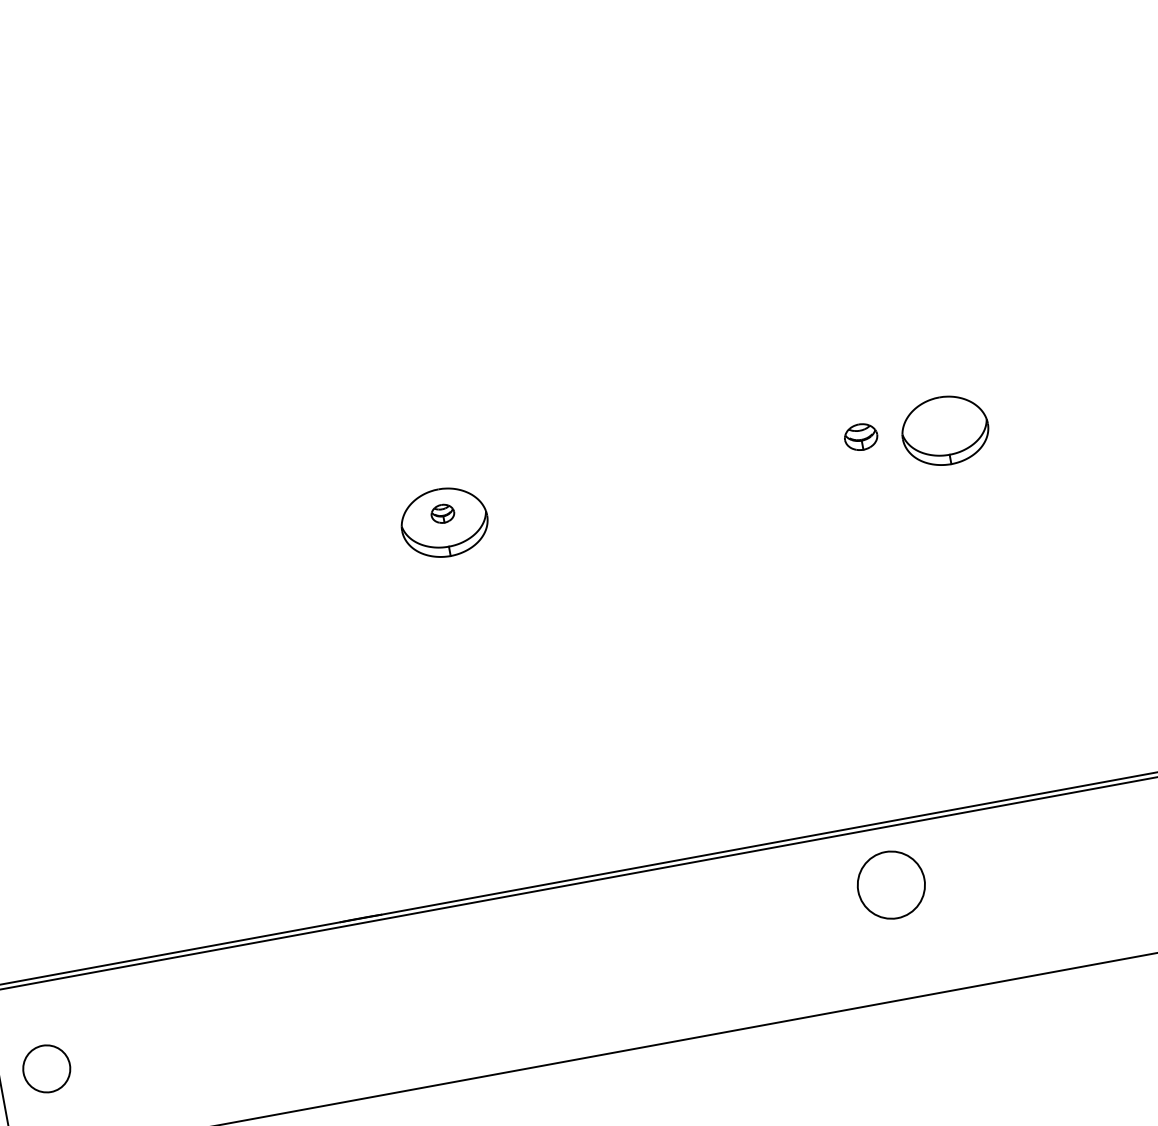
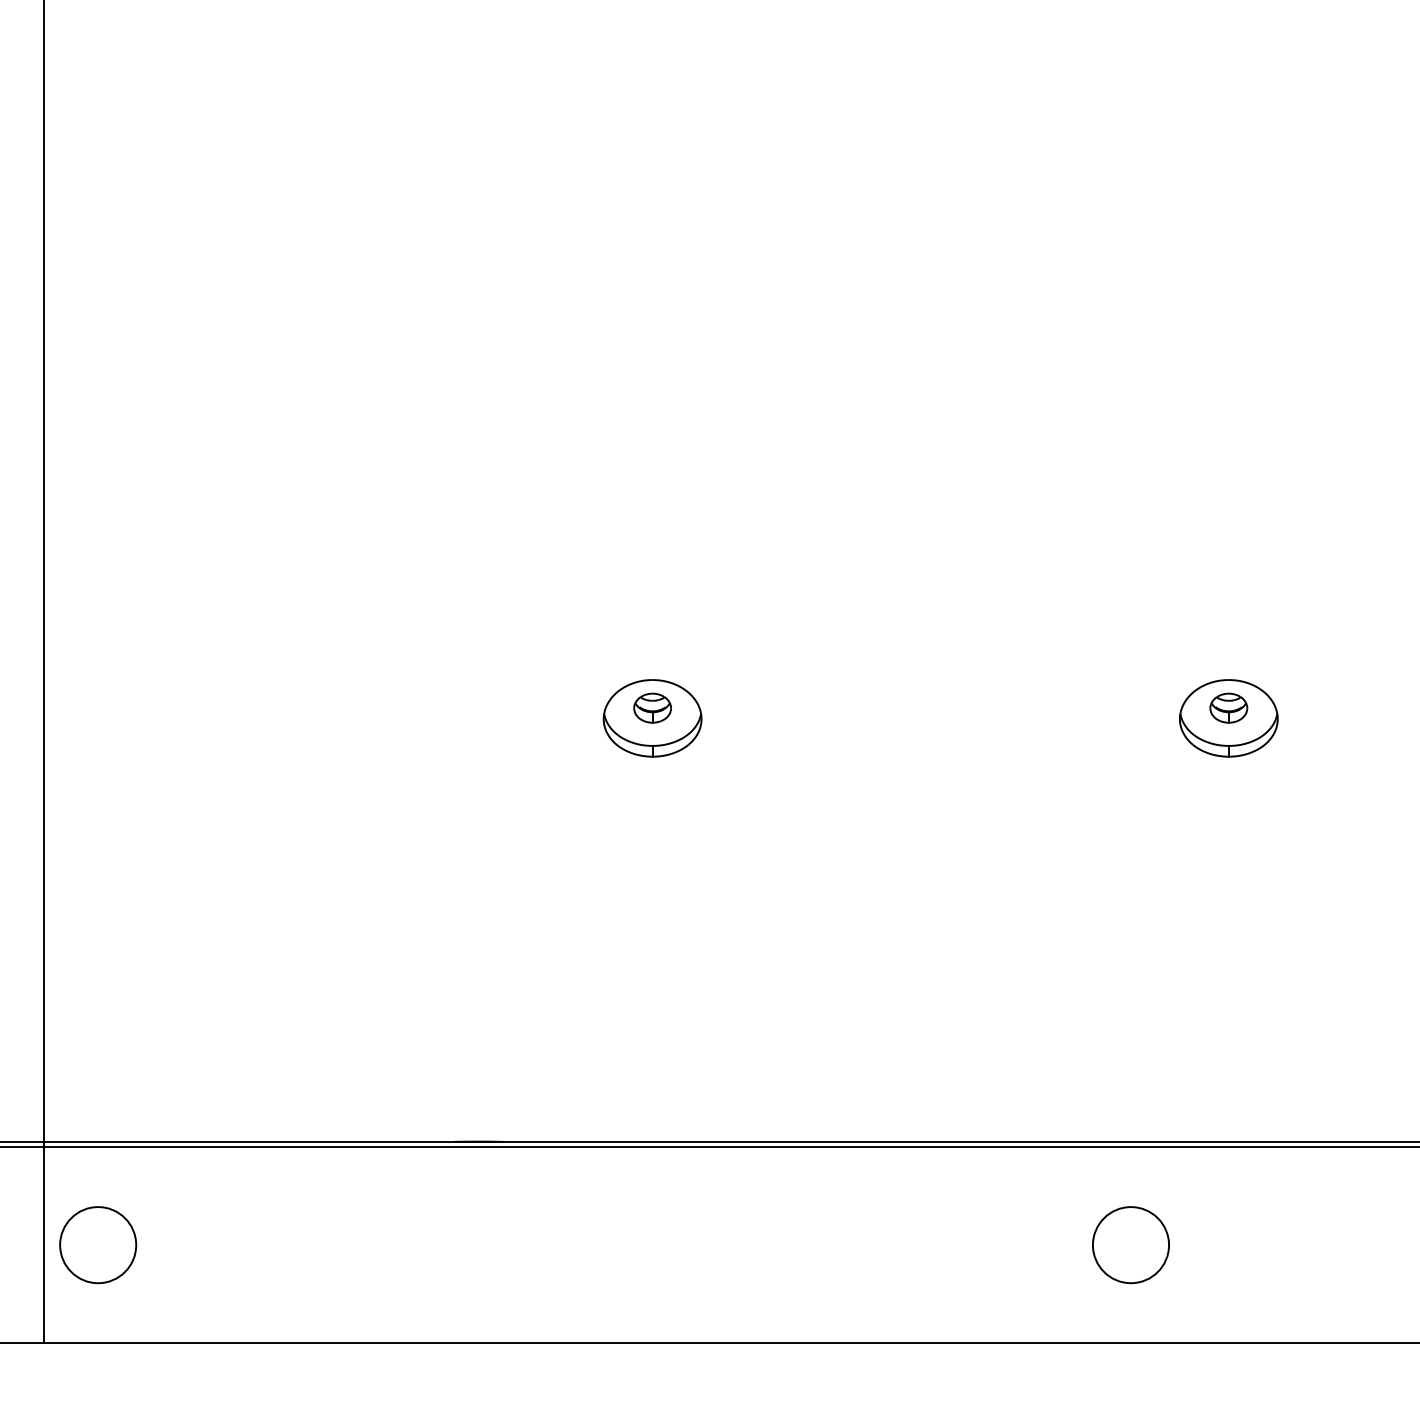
part: (860, 436) -> (1228, 707), moved
part: (442, 513) -> (652, 707), size x1.43
circle: (891, 885) -> (1130, 1245), moved
circle: (47, 1069) -> (98, 1245), size x1.43

